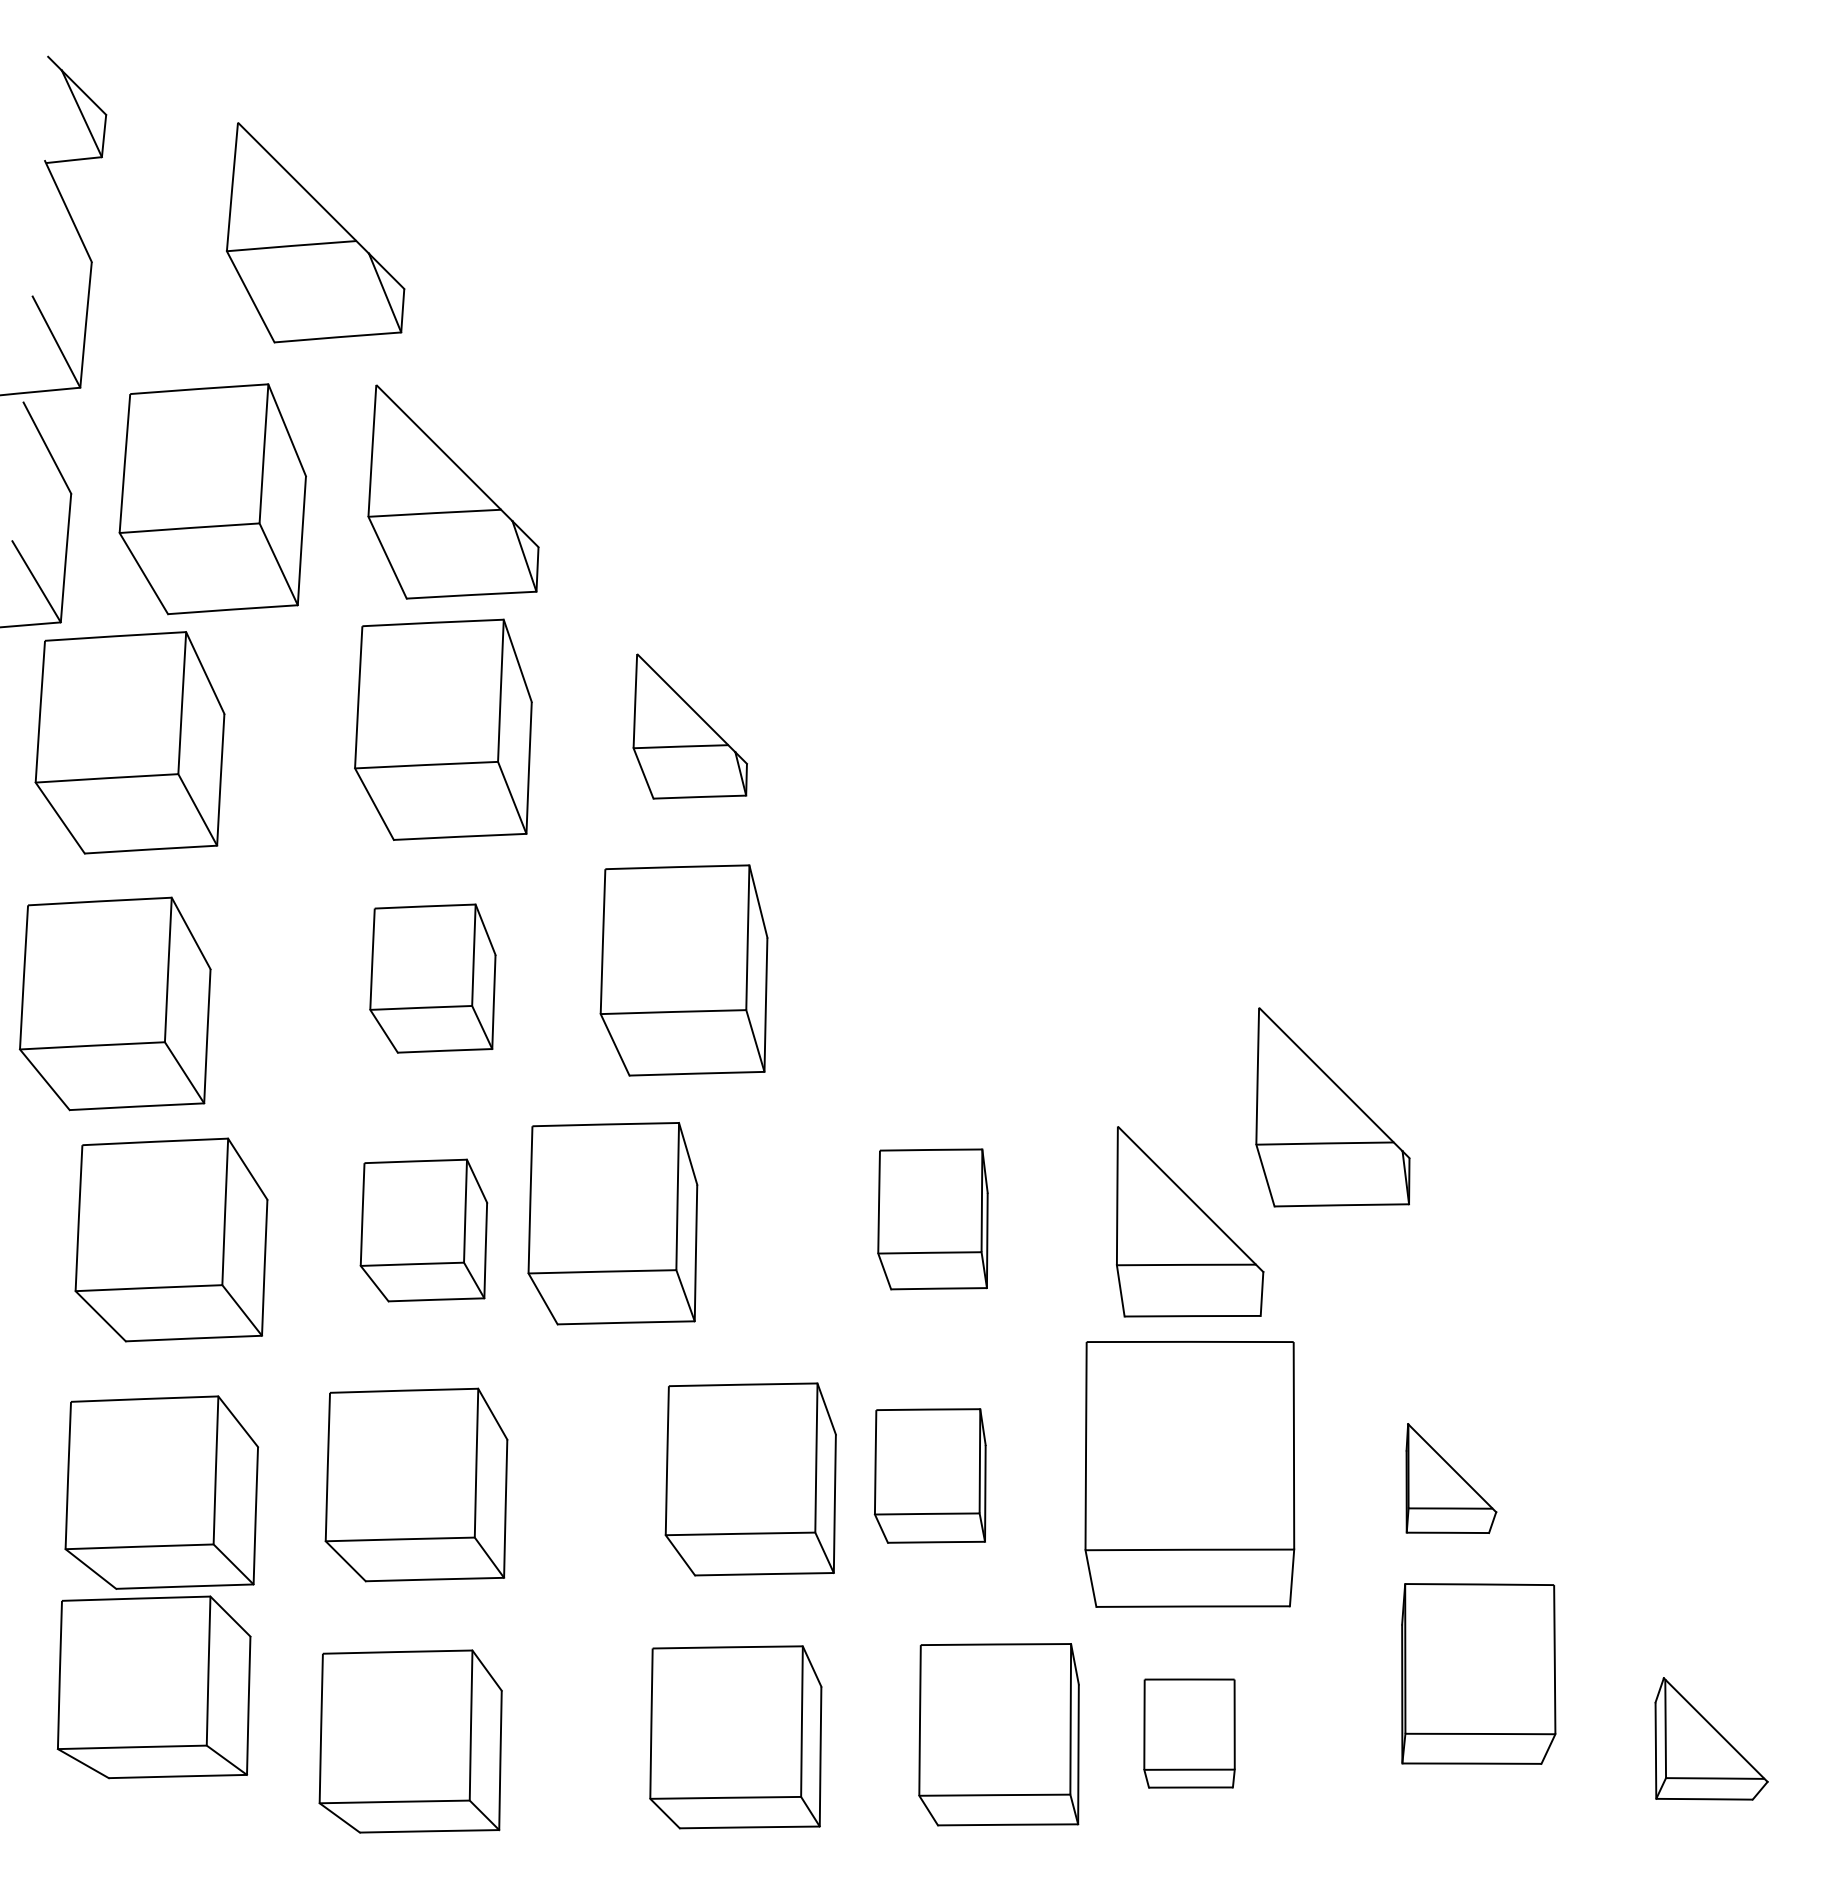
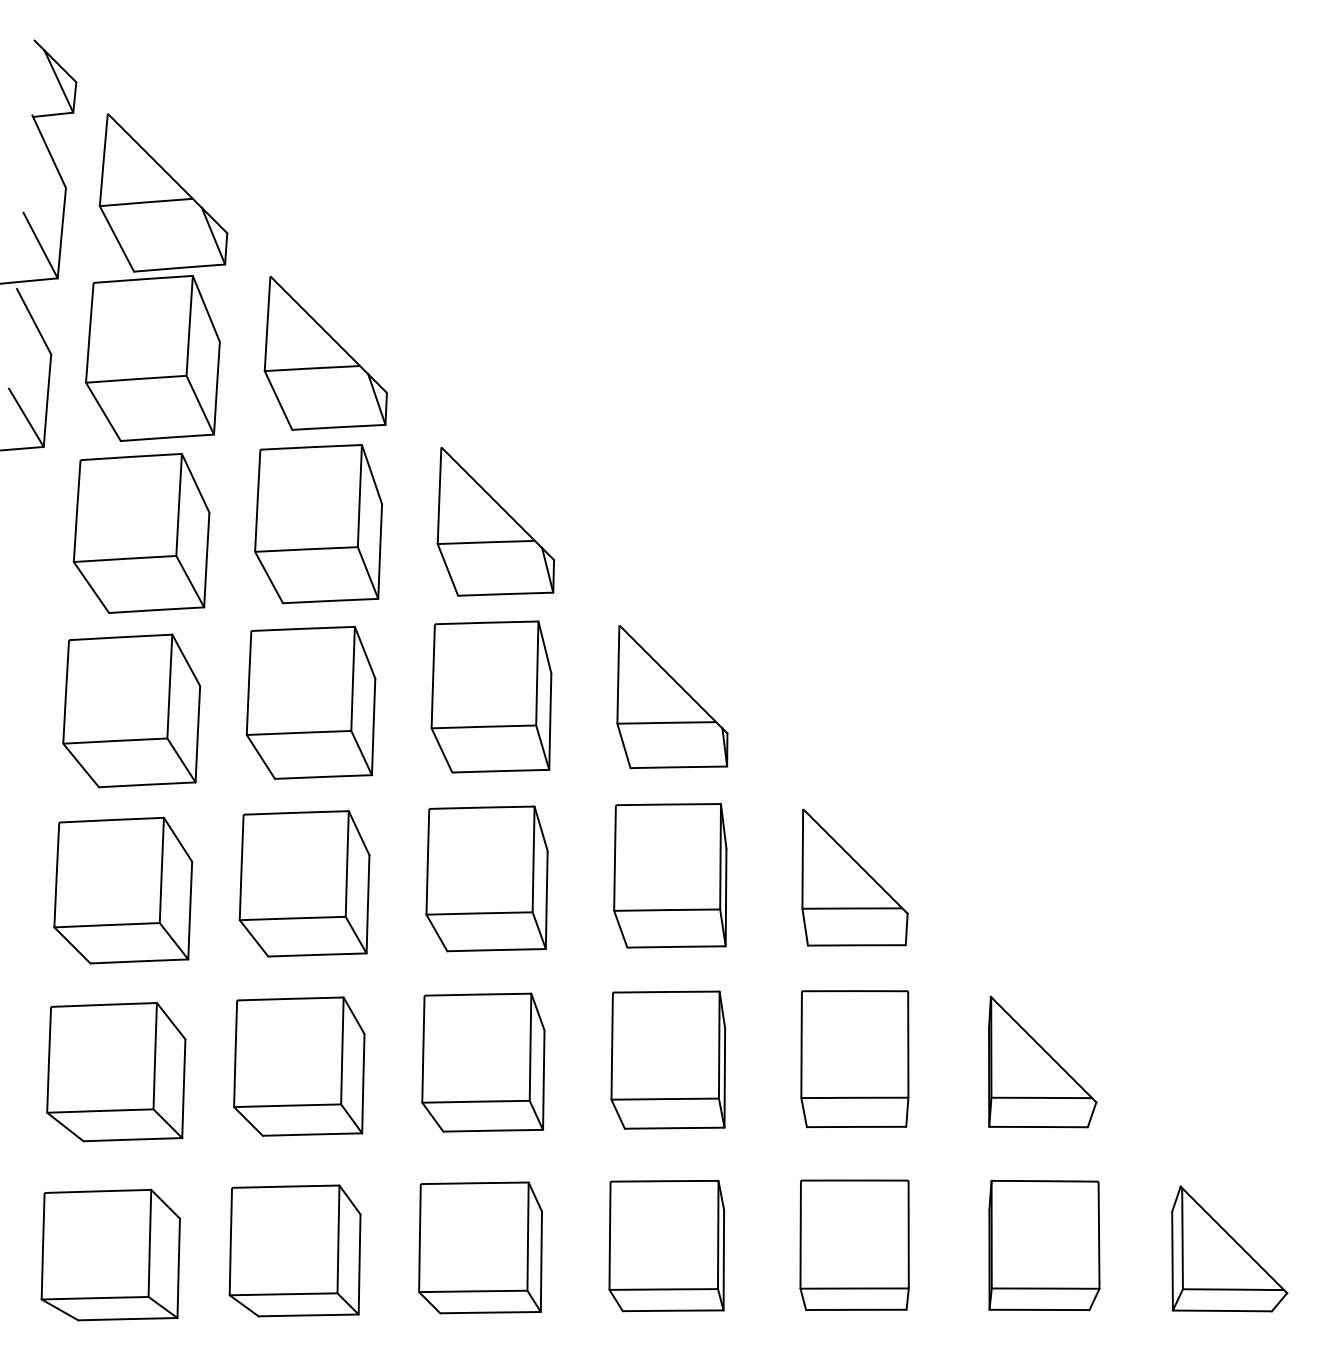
part: (315, 232) -> (163, 192), moved
part: (690, 726) -> (496, 521), size x1.43
part: (129, 742) -> (141, 533), moved
part: (432, 978) -> (310, 702), size x1.43
part: (114, 1003) -> (131, 710), moved
part: (1332, 1107) -> (672, 697), moved
part: (932, 1219) -> (669, 875), size x1.43
part: (612, 1223) -> (486, 878), moved
part: (423, 1230) -> (304, 883), size x1.43
part: (1189, 1474) -> (854, 1059), size x0.71
part: (930, 1475) -> (668, 1059), size x1.43
part: (1451, 1478) -> (1042, 1061), size x1.67
part: (750, 1479) -> (483, 1062), moved
part: (1478, 1673) -> (1044, 1245), moved
part: (153, 1687) -> (110, 1255), moved
part: (1189, 1733) -> (854, 1245), size x1.67
part: (998, 1734) -> (666, 1245), moved
part: (735, 1737) -> (480, 1248), moved
part: (1711, 1738) -> (1229, 1248), size x1.43

